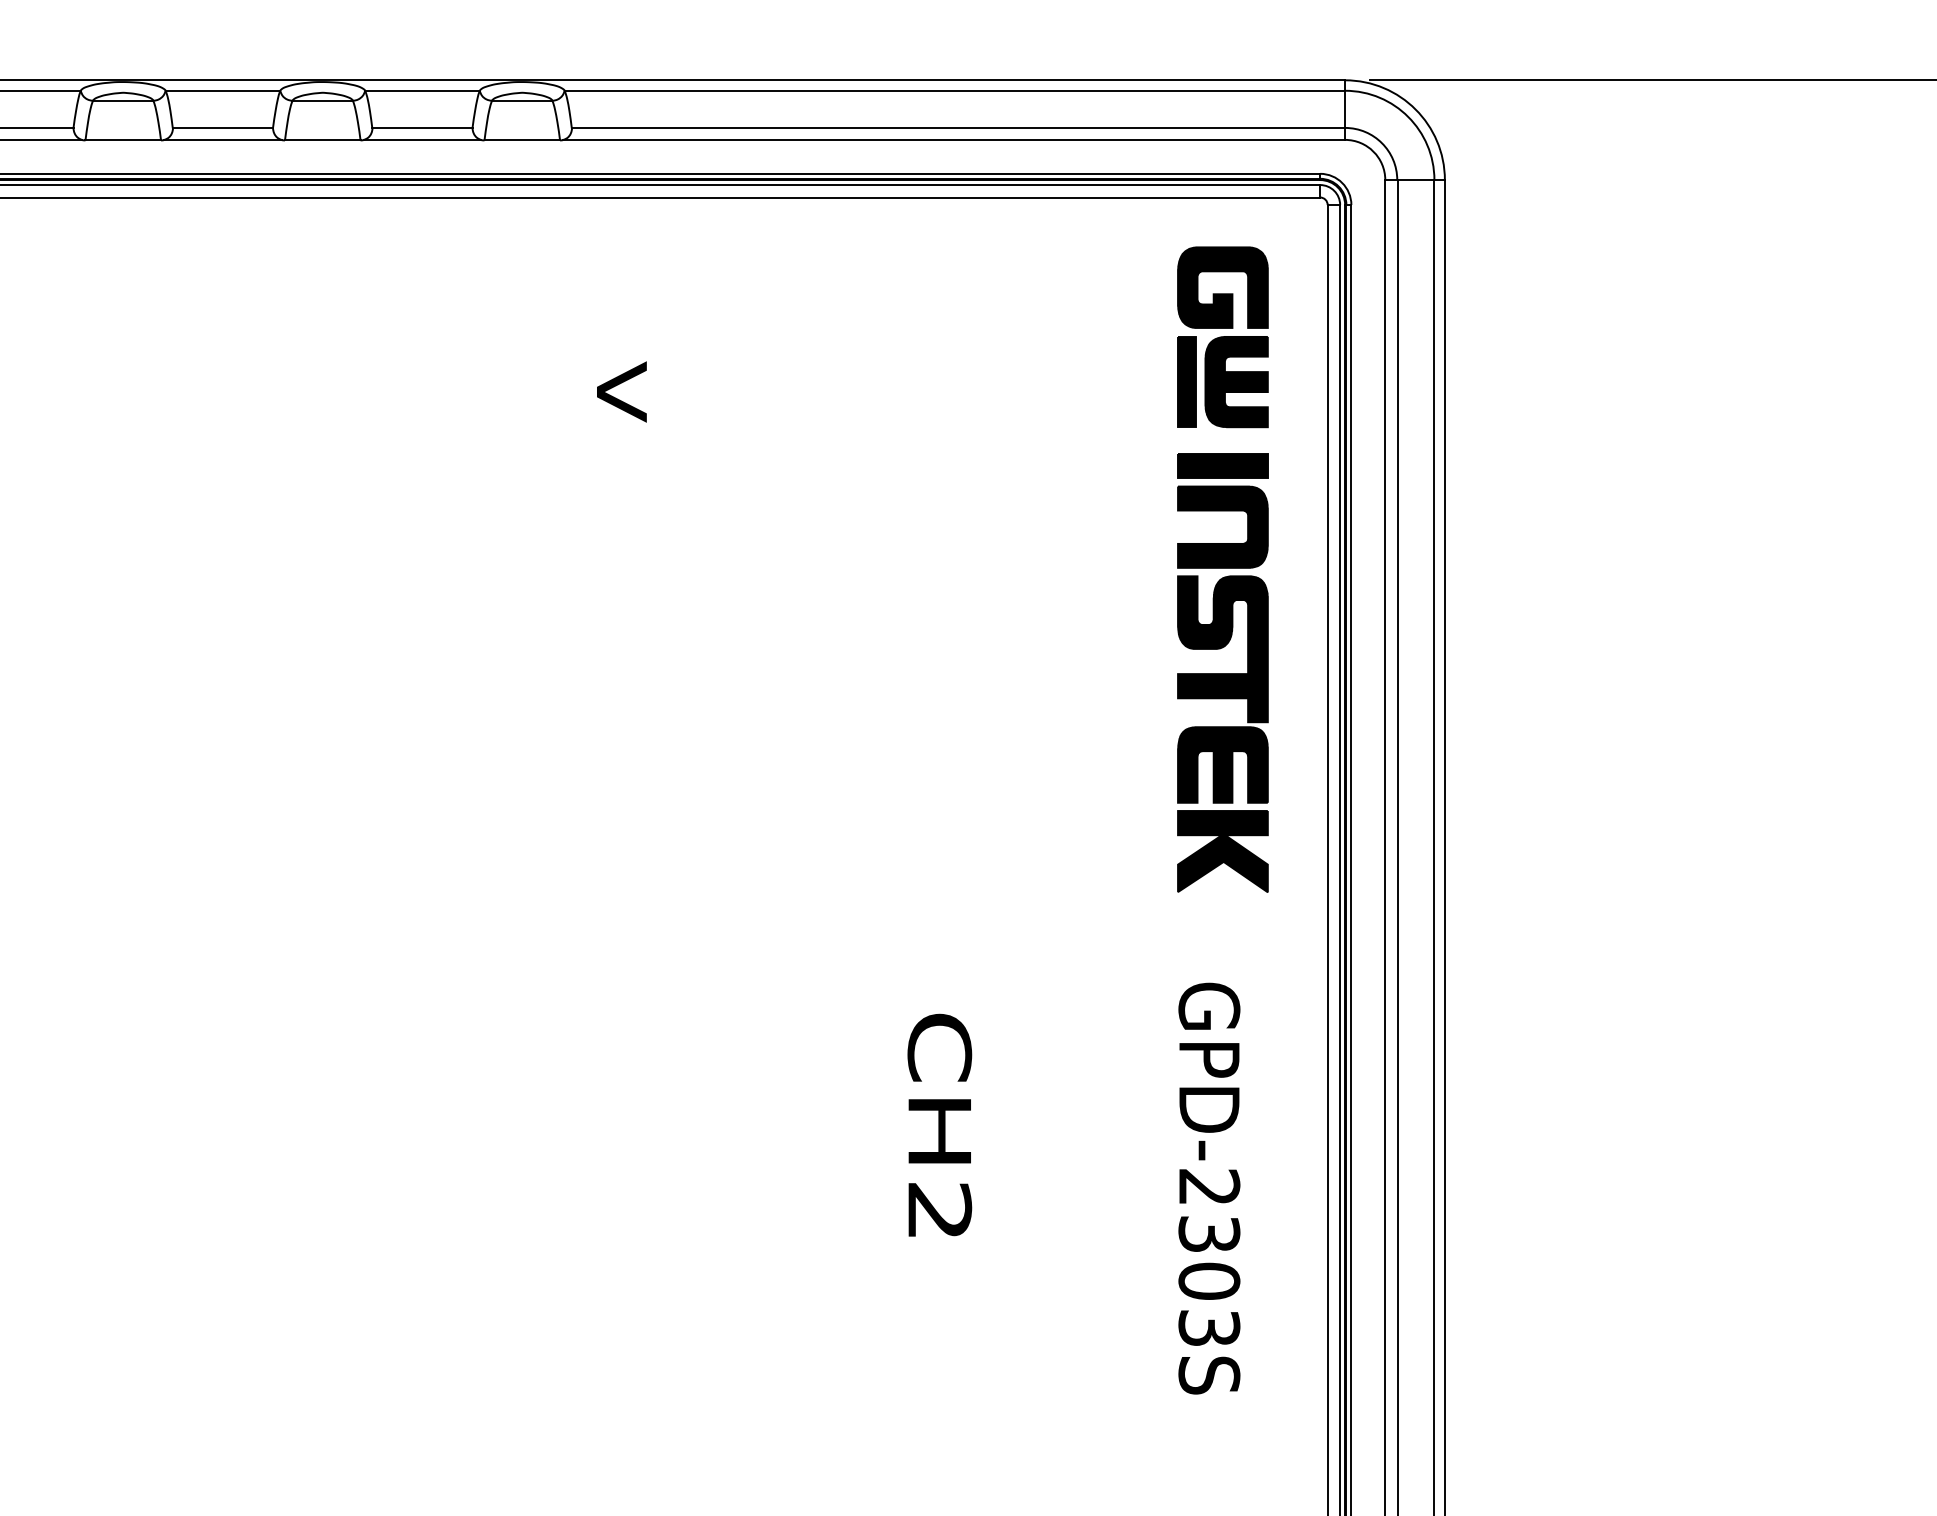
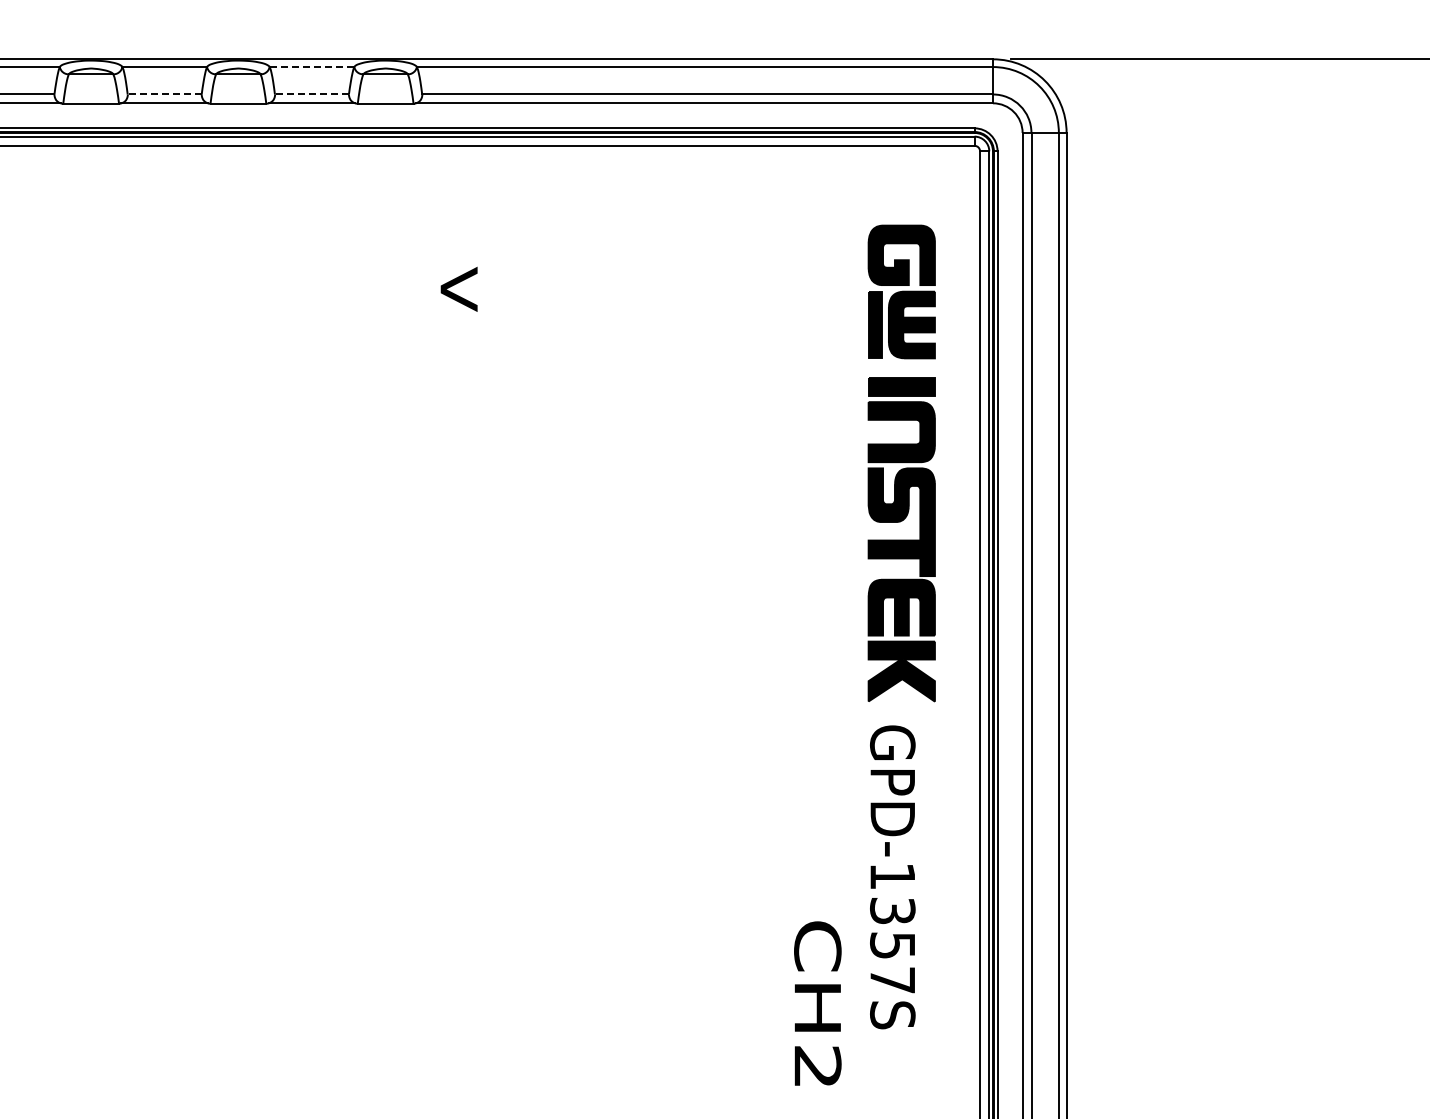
line: (423, 91) -> (312, 67), solid -> dashed
line: (222, 127) -> (164, 94), solid -> dashed
line: (421, 127) -> (311, 94), solid -> dashed
part: (1222, 569) -> (901, 463), moved
text: (939, 1125) -> (817, 1003), moved
text: (1208, 1257) -> (892, 928), GPD-2303S -> GPD-1357S

